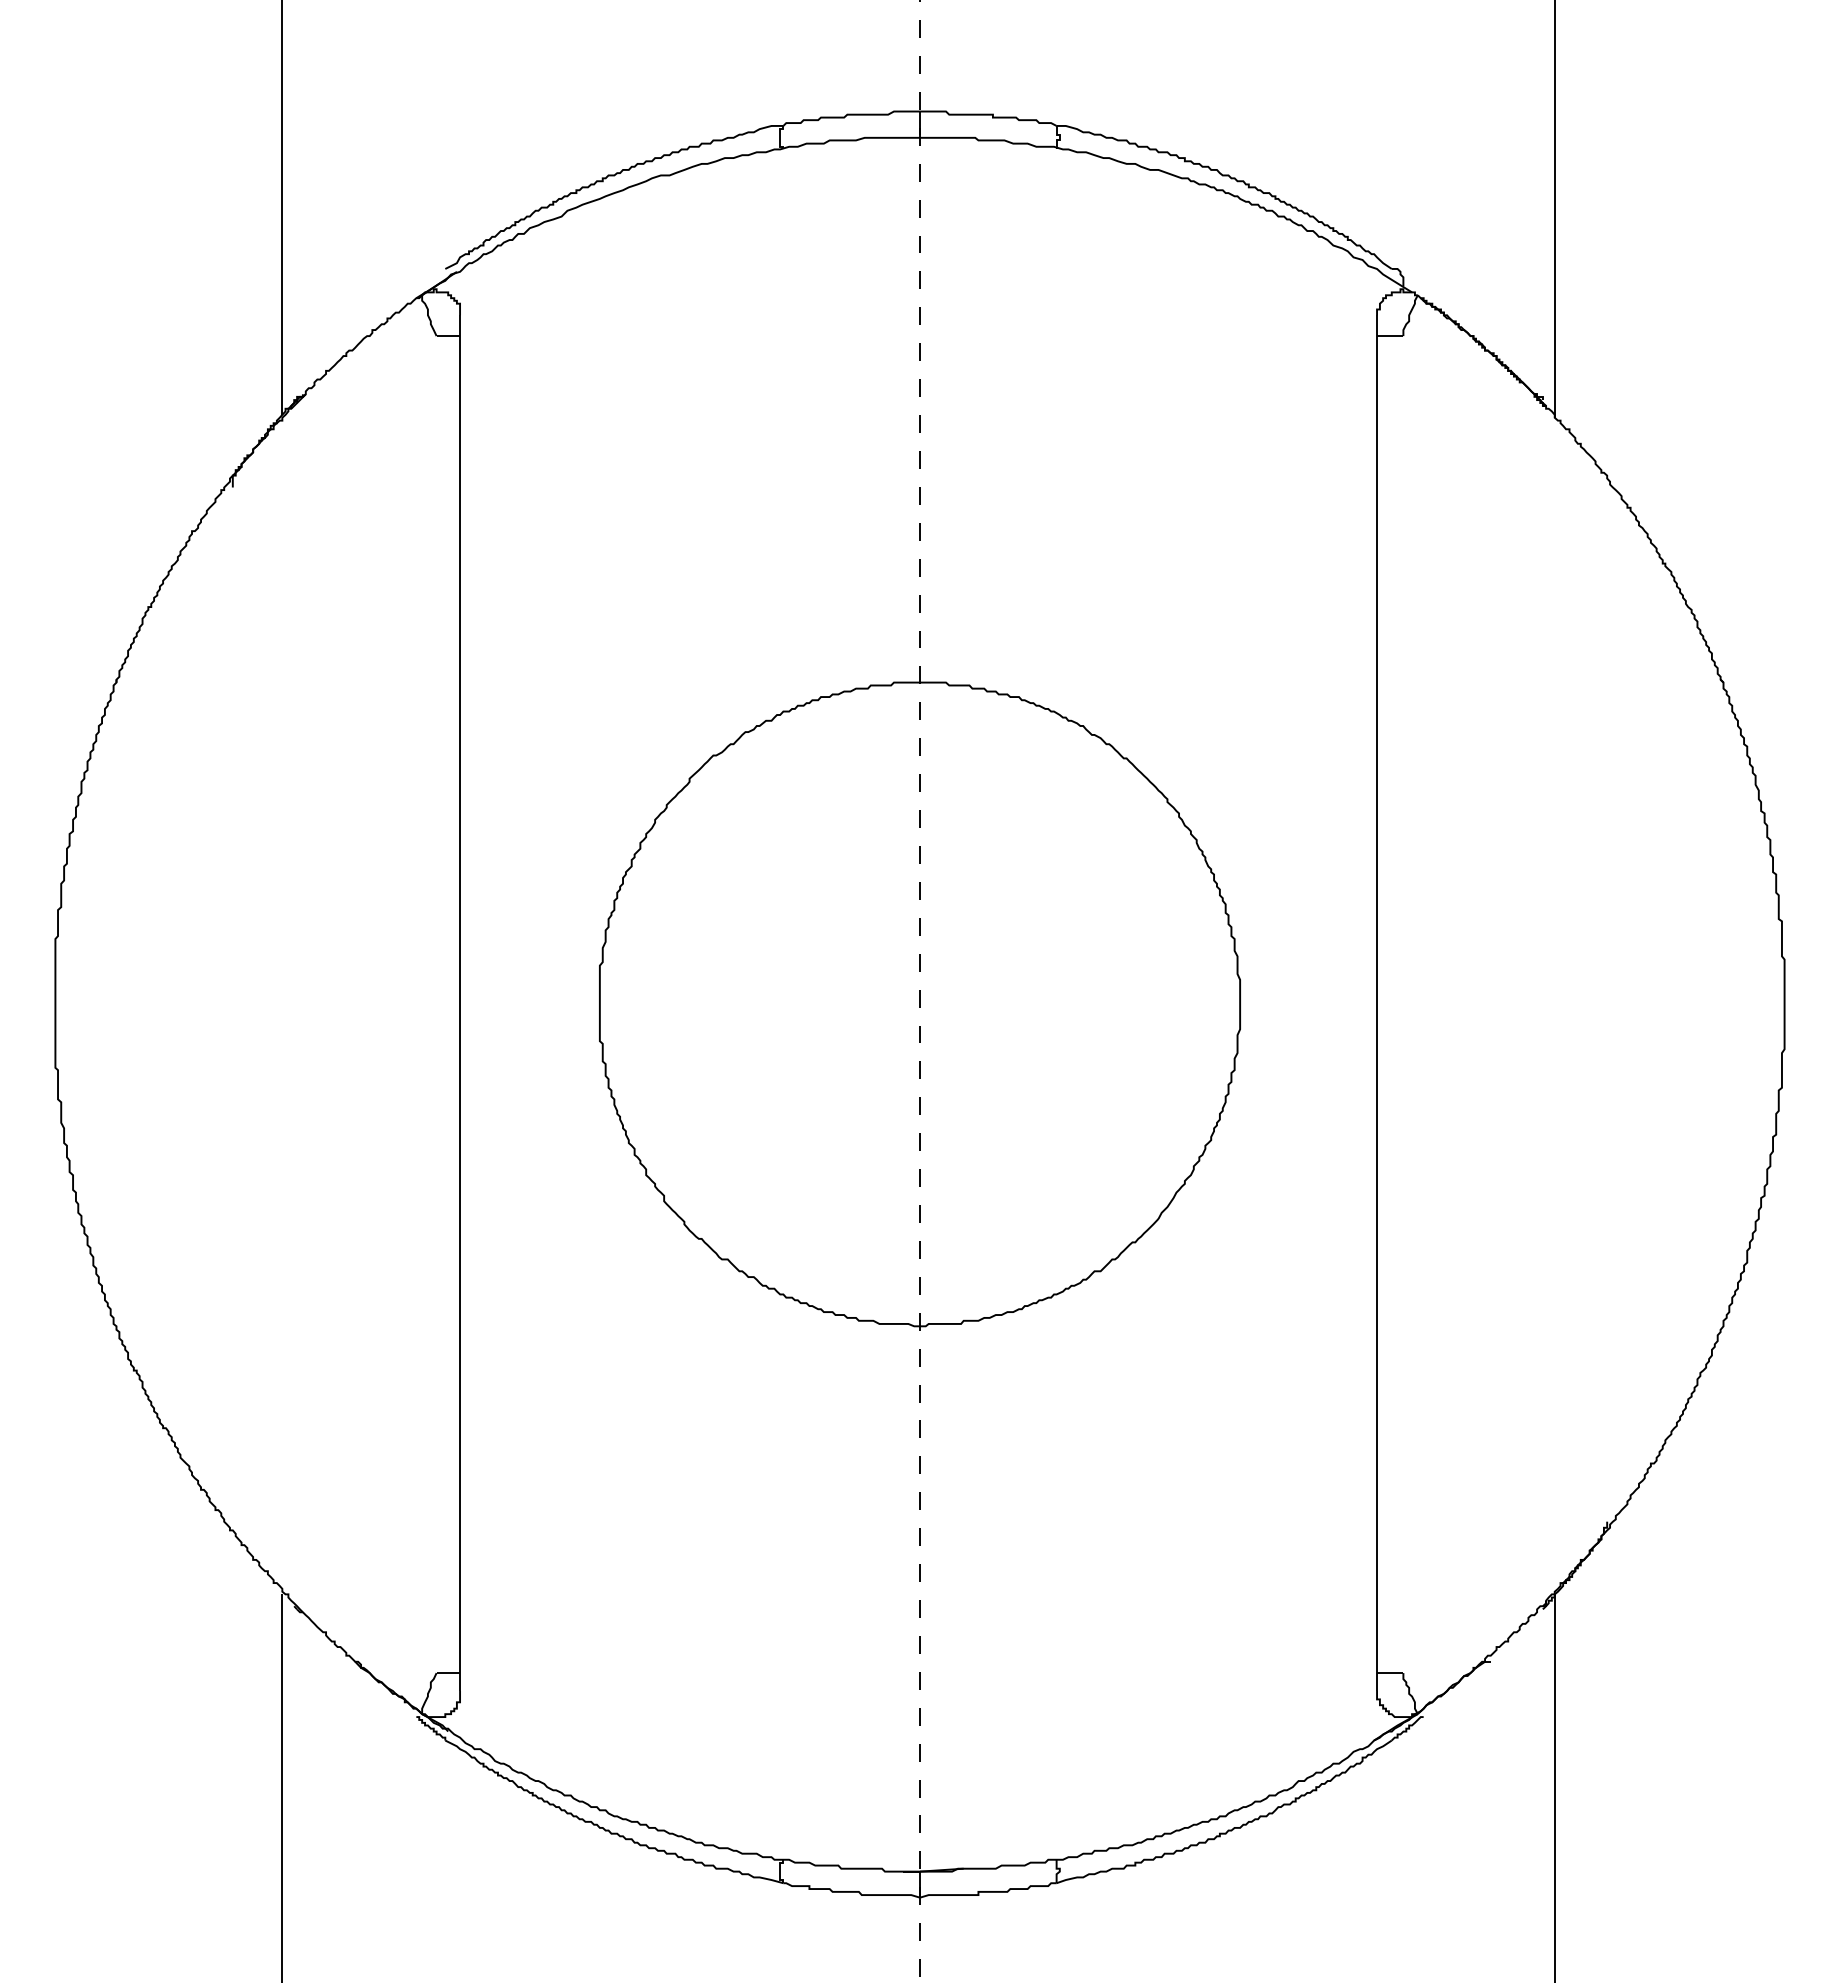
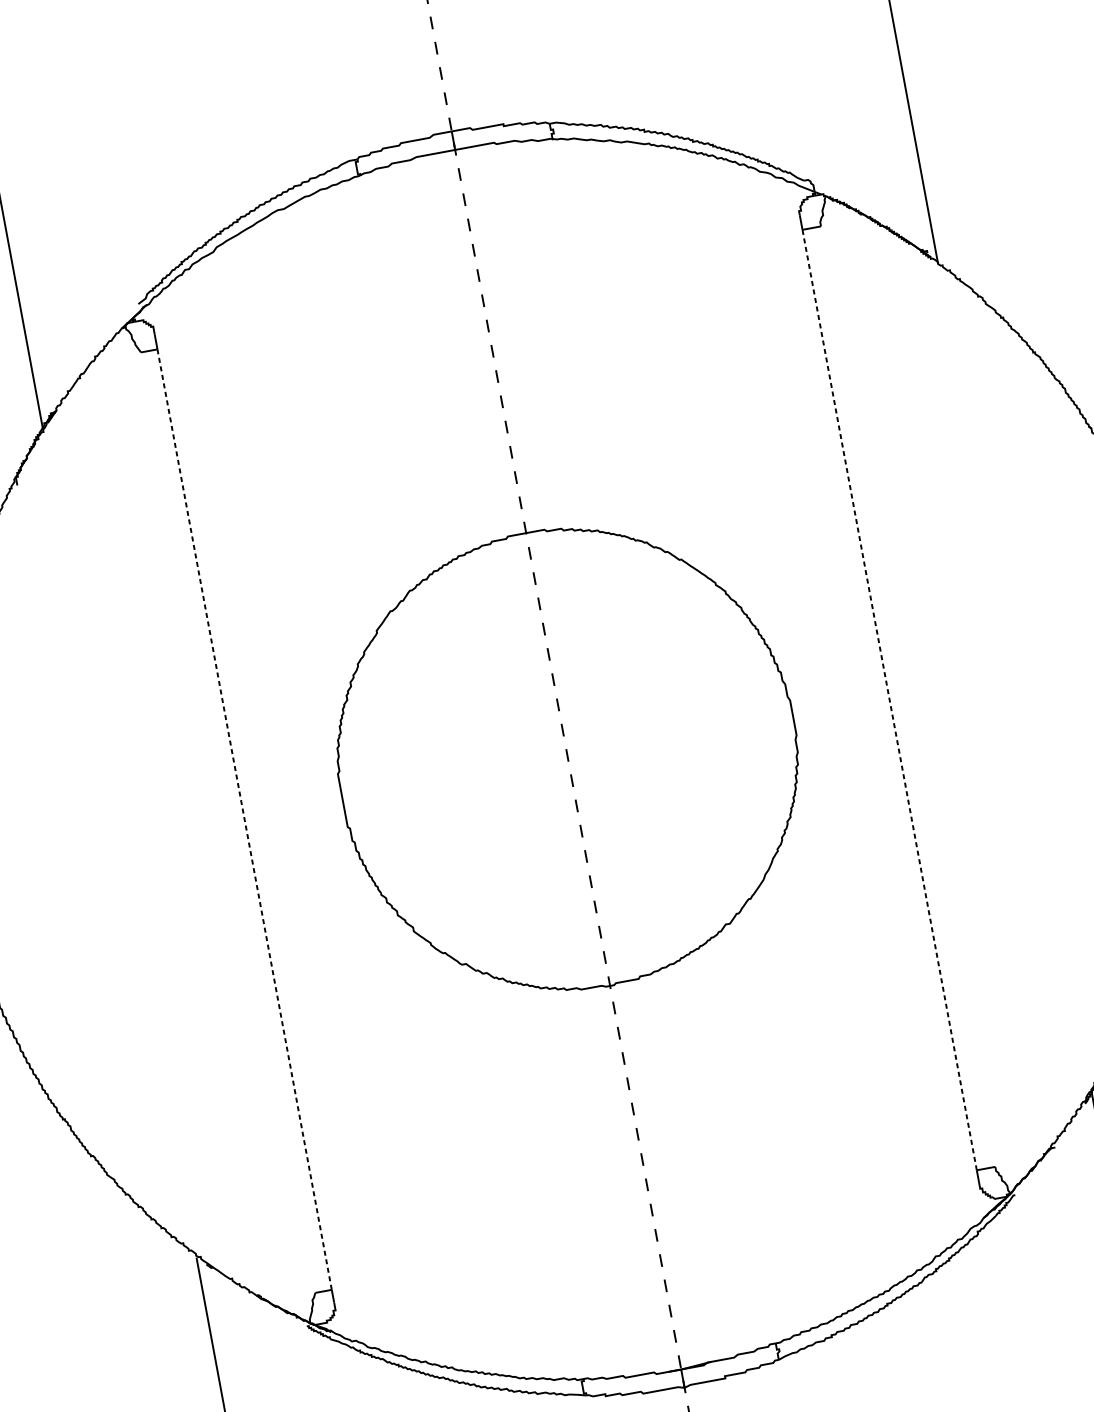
line: (1377, 1004) -> (889, 699), solid -> dashed
line: (460, 1005) -> (245, 820), solid -> dashed

